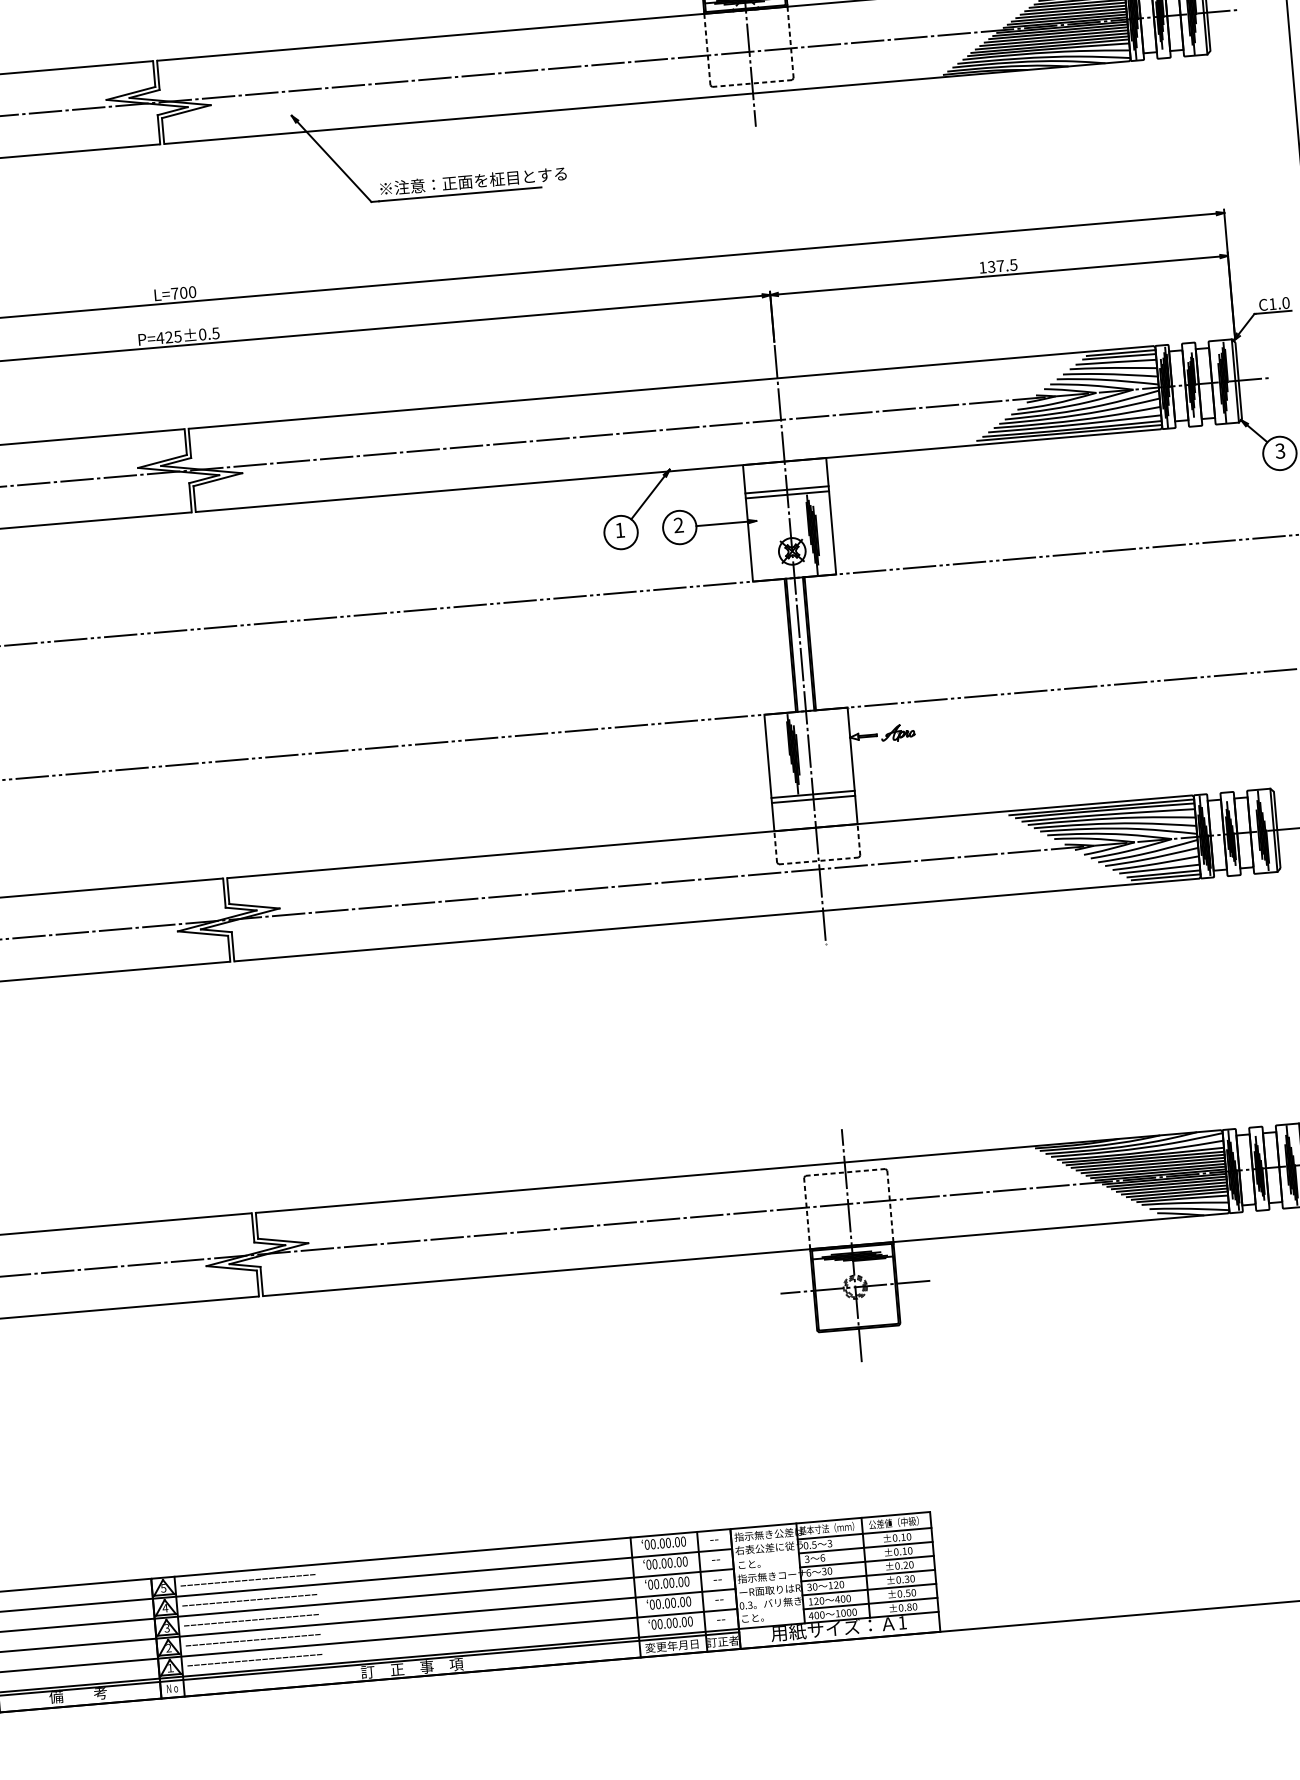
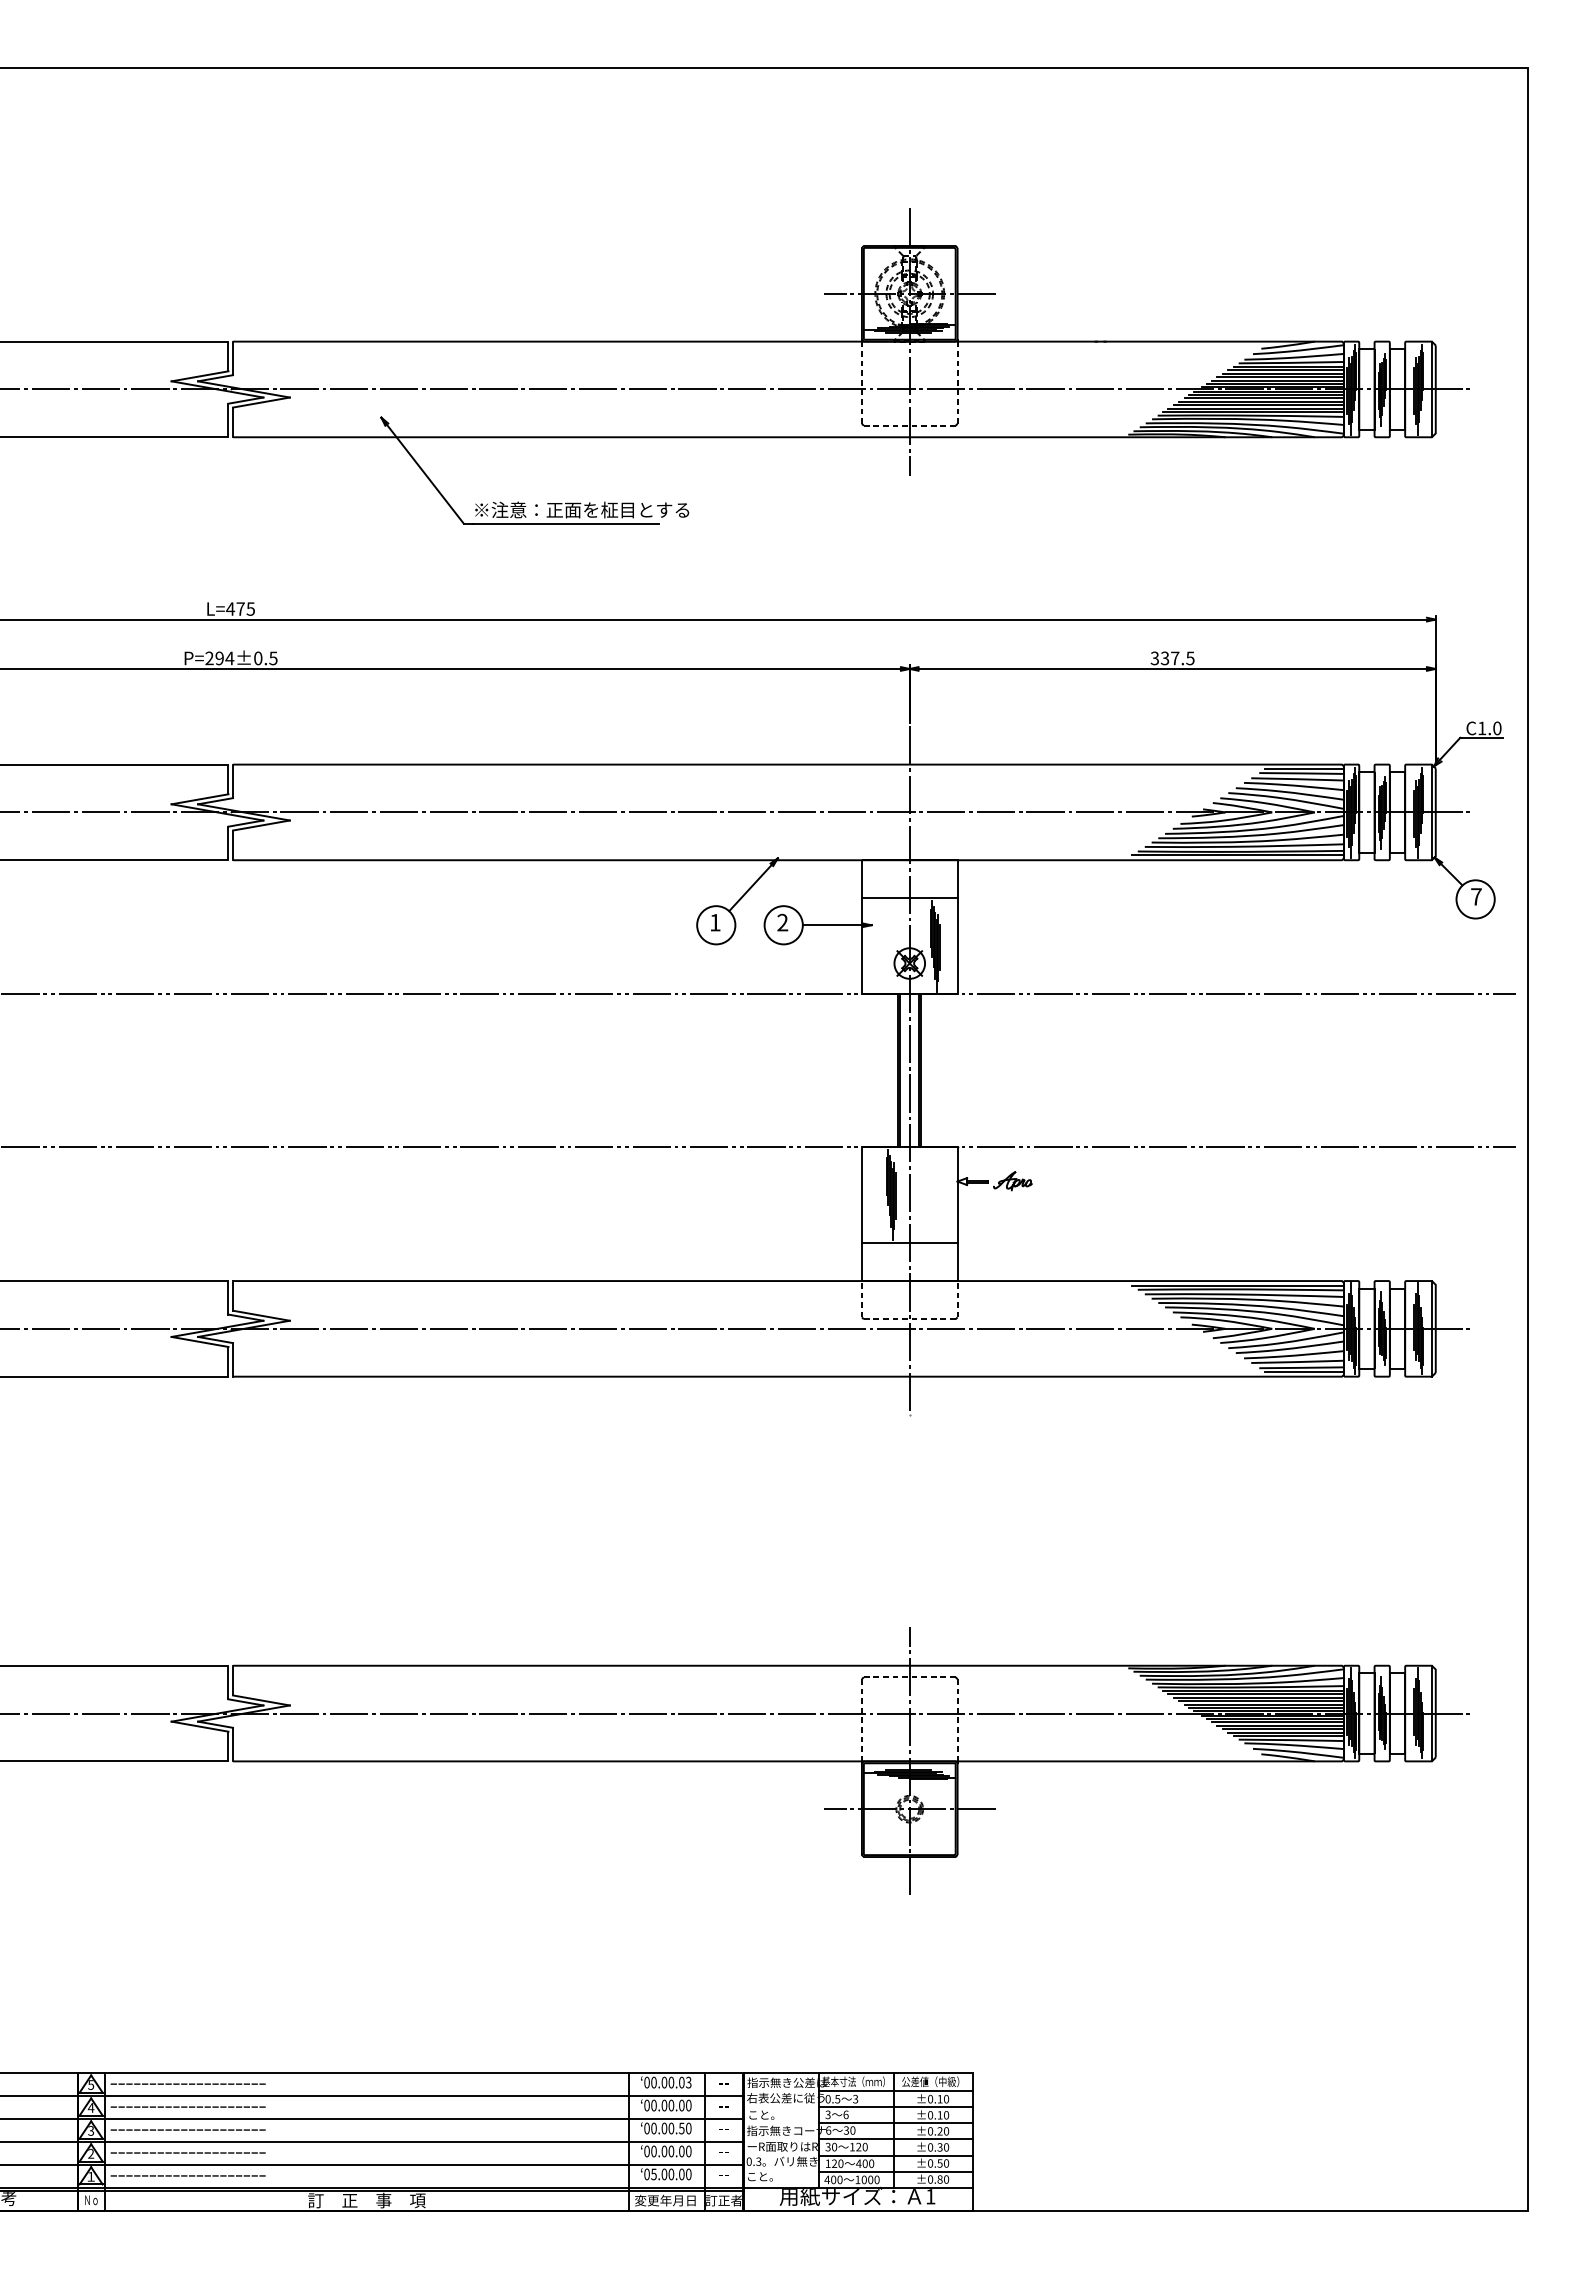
text: (982, 267) -> (1154, 658), 137.5 -> 337.5
text: (183, 292) -> (240, 608), L=700 -> L=475
text: (168, 337) -> (219, 658), P=425±0.5 -> P=294±0.5
text: (1279, 450) -> (1475, 896), 3 -> 7
line: (786, 489) -> (909, 892), removed
line: (813, 799) -> (909, 1248), removed
text: (683, 1541) -> (688, 2082), 00.00.00 -> 00.00.03
text: (680, 1582) -> (681, 2128), 00.00.00 -> 00.00.50
text: (659, 1624) -> (653, 2174), 00.00.00 -> 05.00.00

